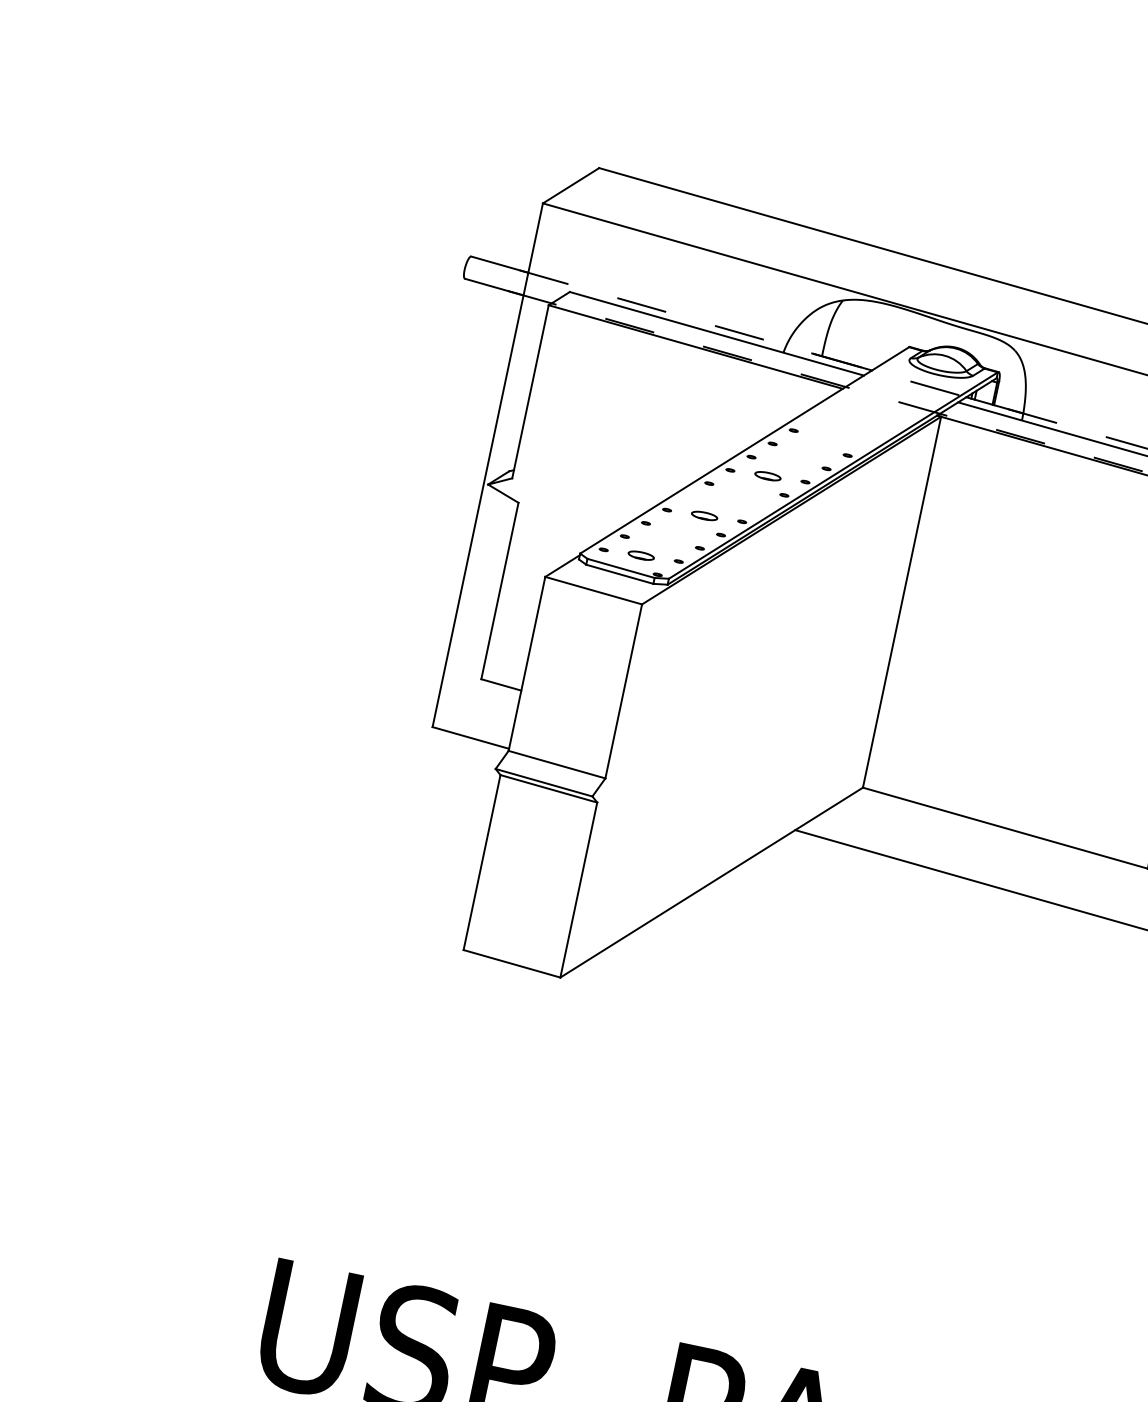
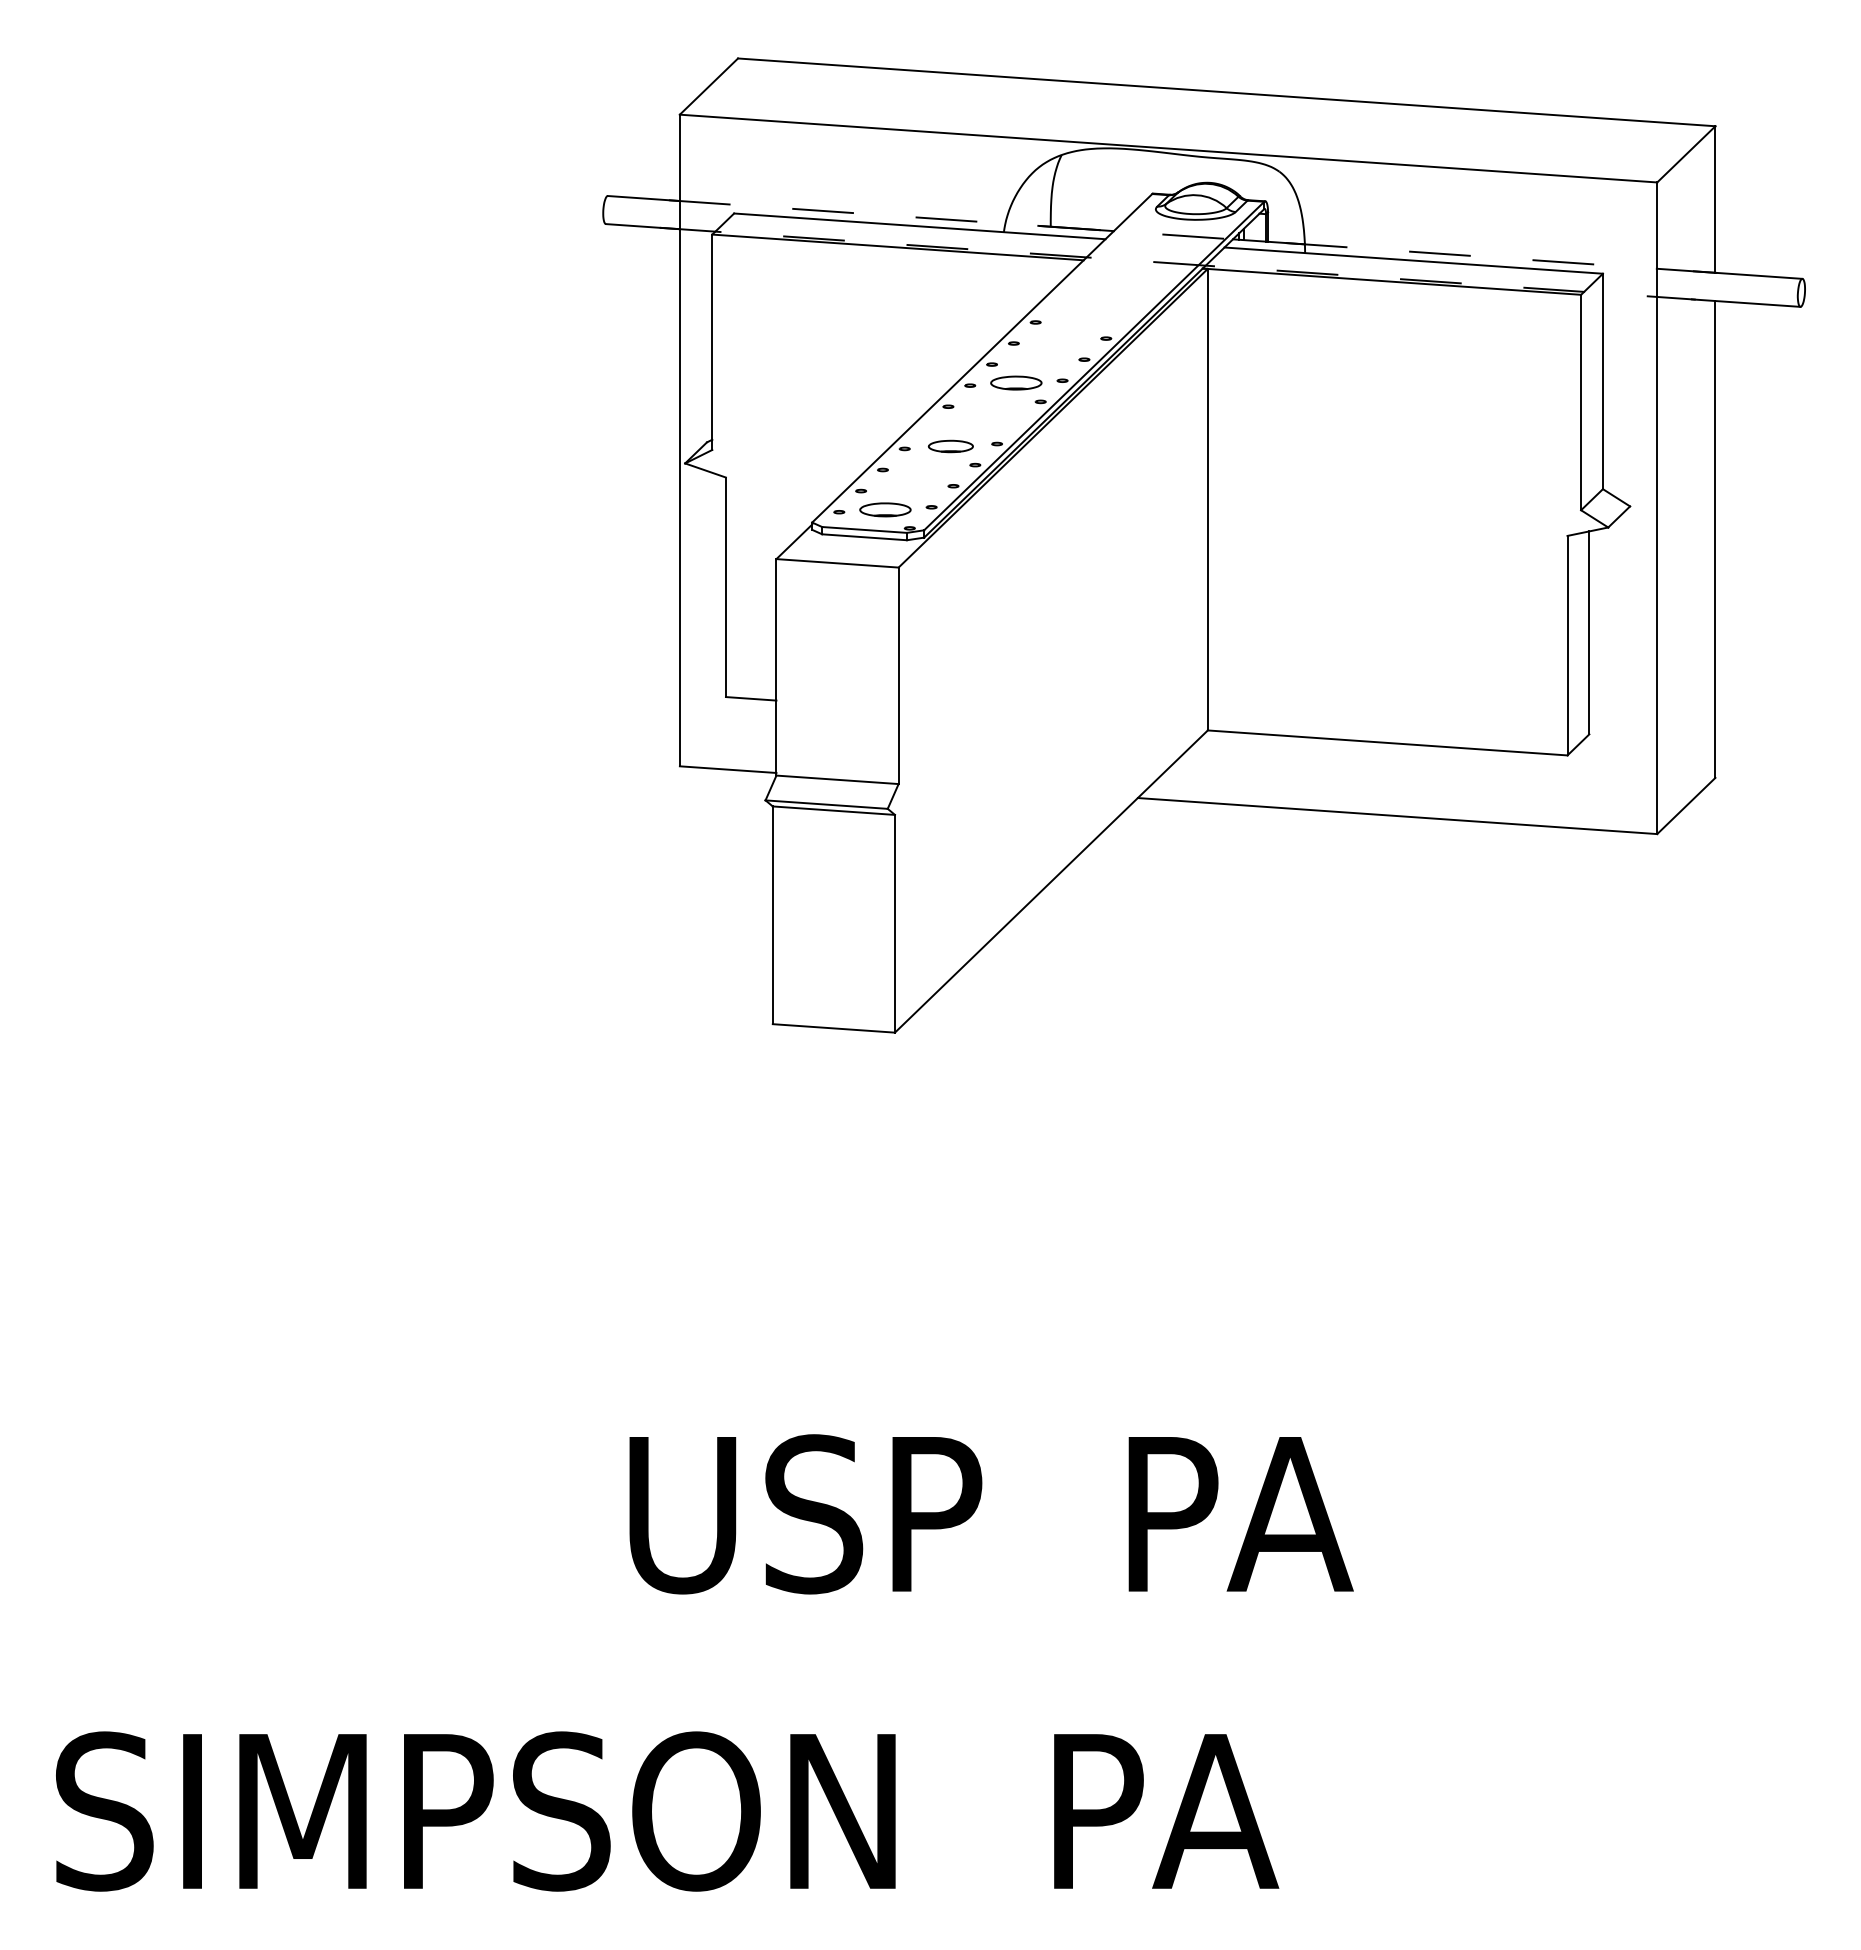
part: (767, 476) -> (1016, 383), size x1.6
part: (704, 515) -> (950, 446), size x1.4
part: (641, 555) -> (885, 509), size x1.6

